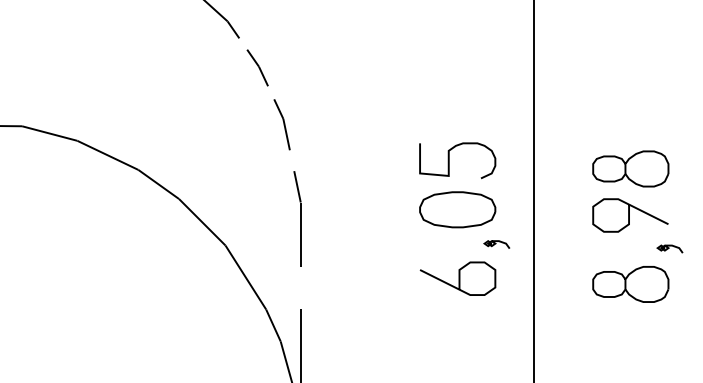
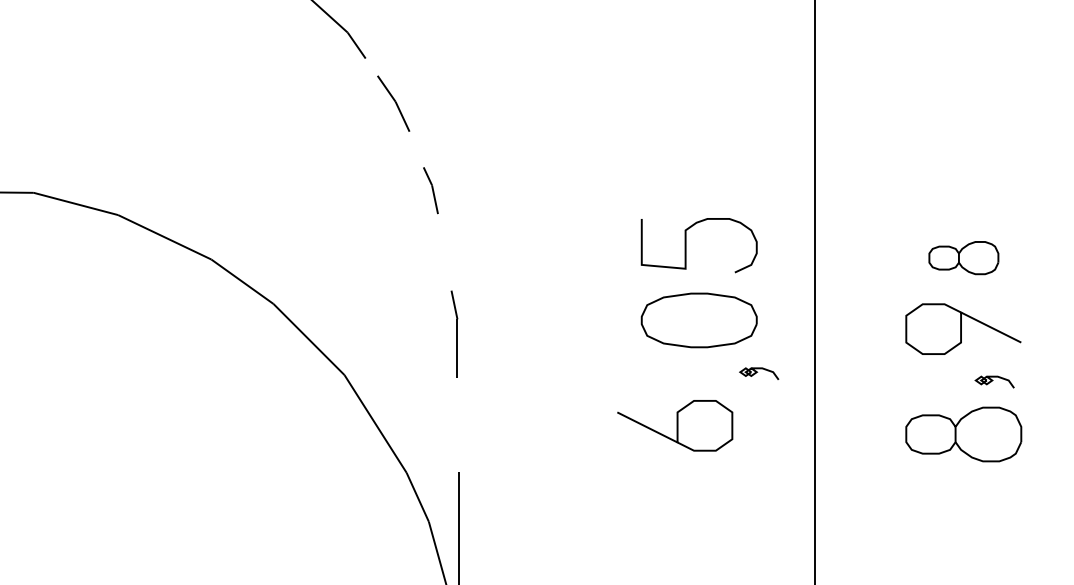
part: (281, 124) -> (430, 190), size x0.6
part: (630, 168) -> (963, 257), size x0.6
part: (297, 218) -> (454, 333), size x0.6
part: (669, 248) -> (993, 381), moved
curve: (458, 278) -> (676, 425), moved

